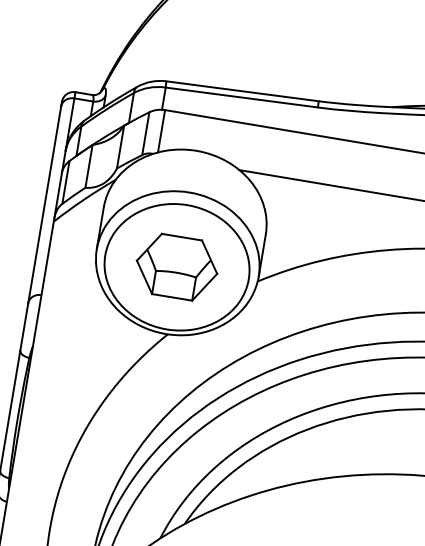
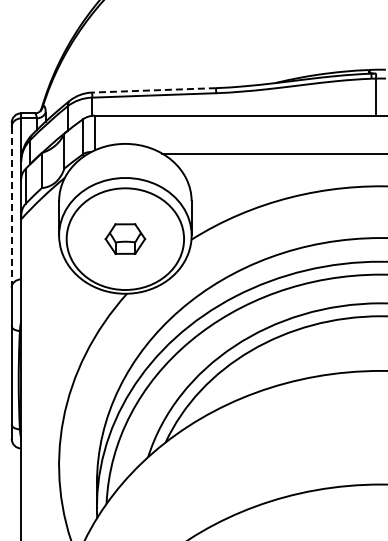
line: (241, 91) -> (153, 90), solid -> dashed
line: (44, 205) -> (11, 207), solid -> dashed
part: (177, 266) -> (125, 238), size x0.6

